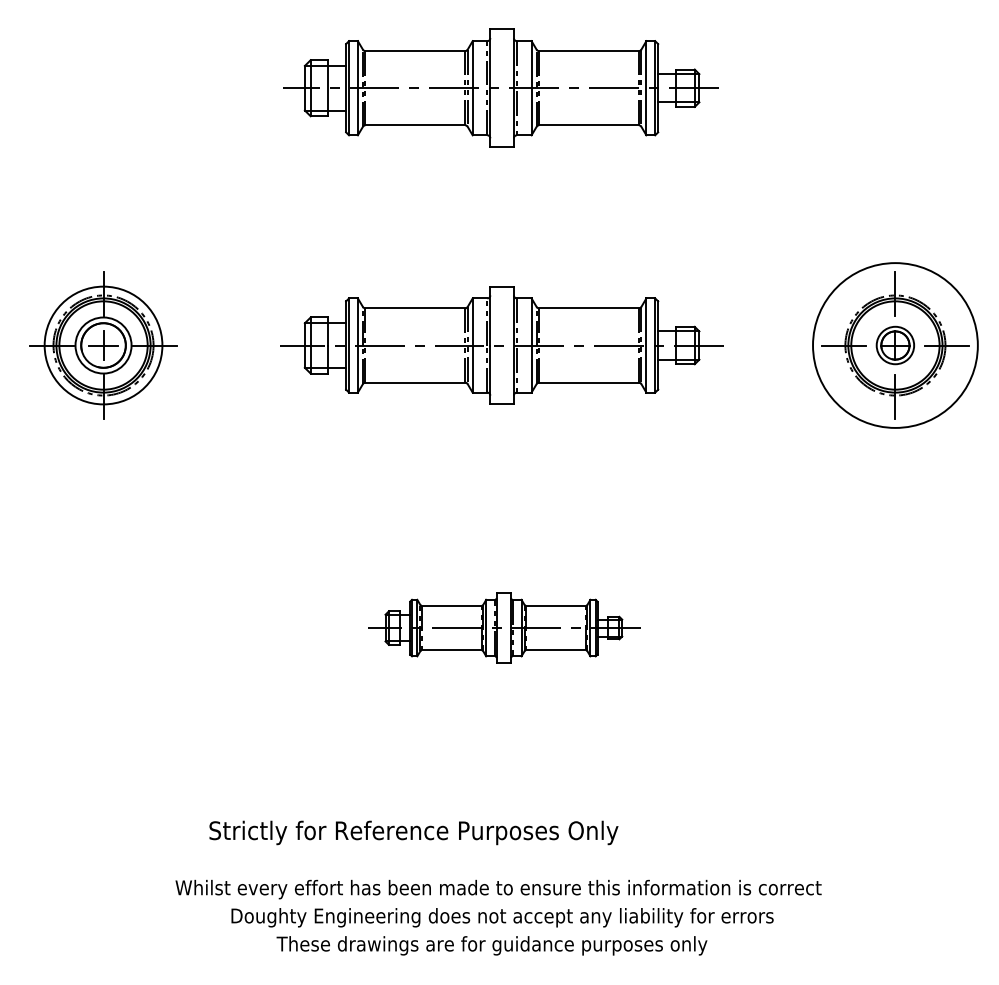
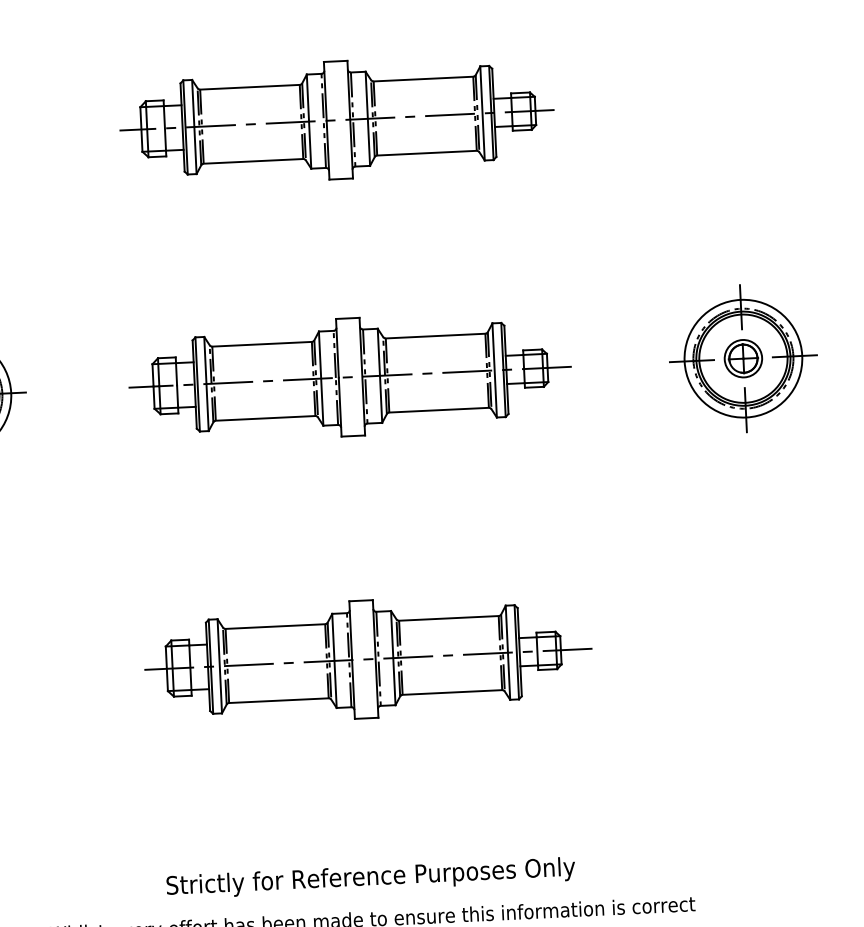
circle: (895, 345) -> (743, 358), size x0.71
part: (506, 627) -> (368, 658), size x1.67
text: (413, 832) -> (370, 877), moved

